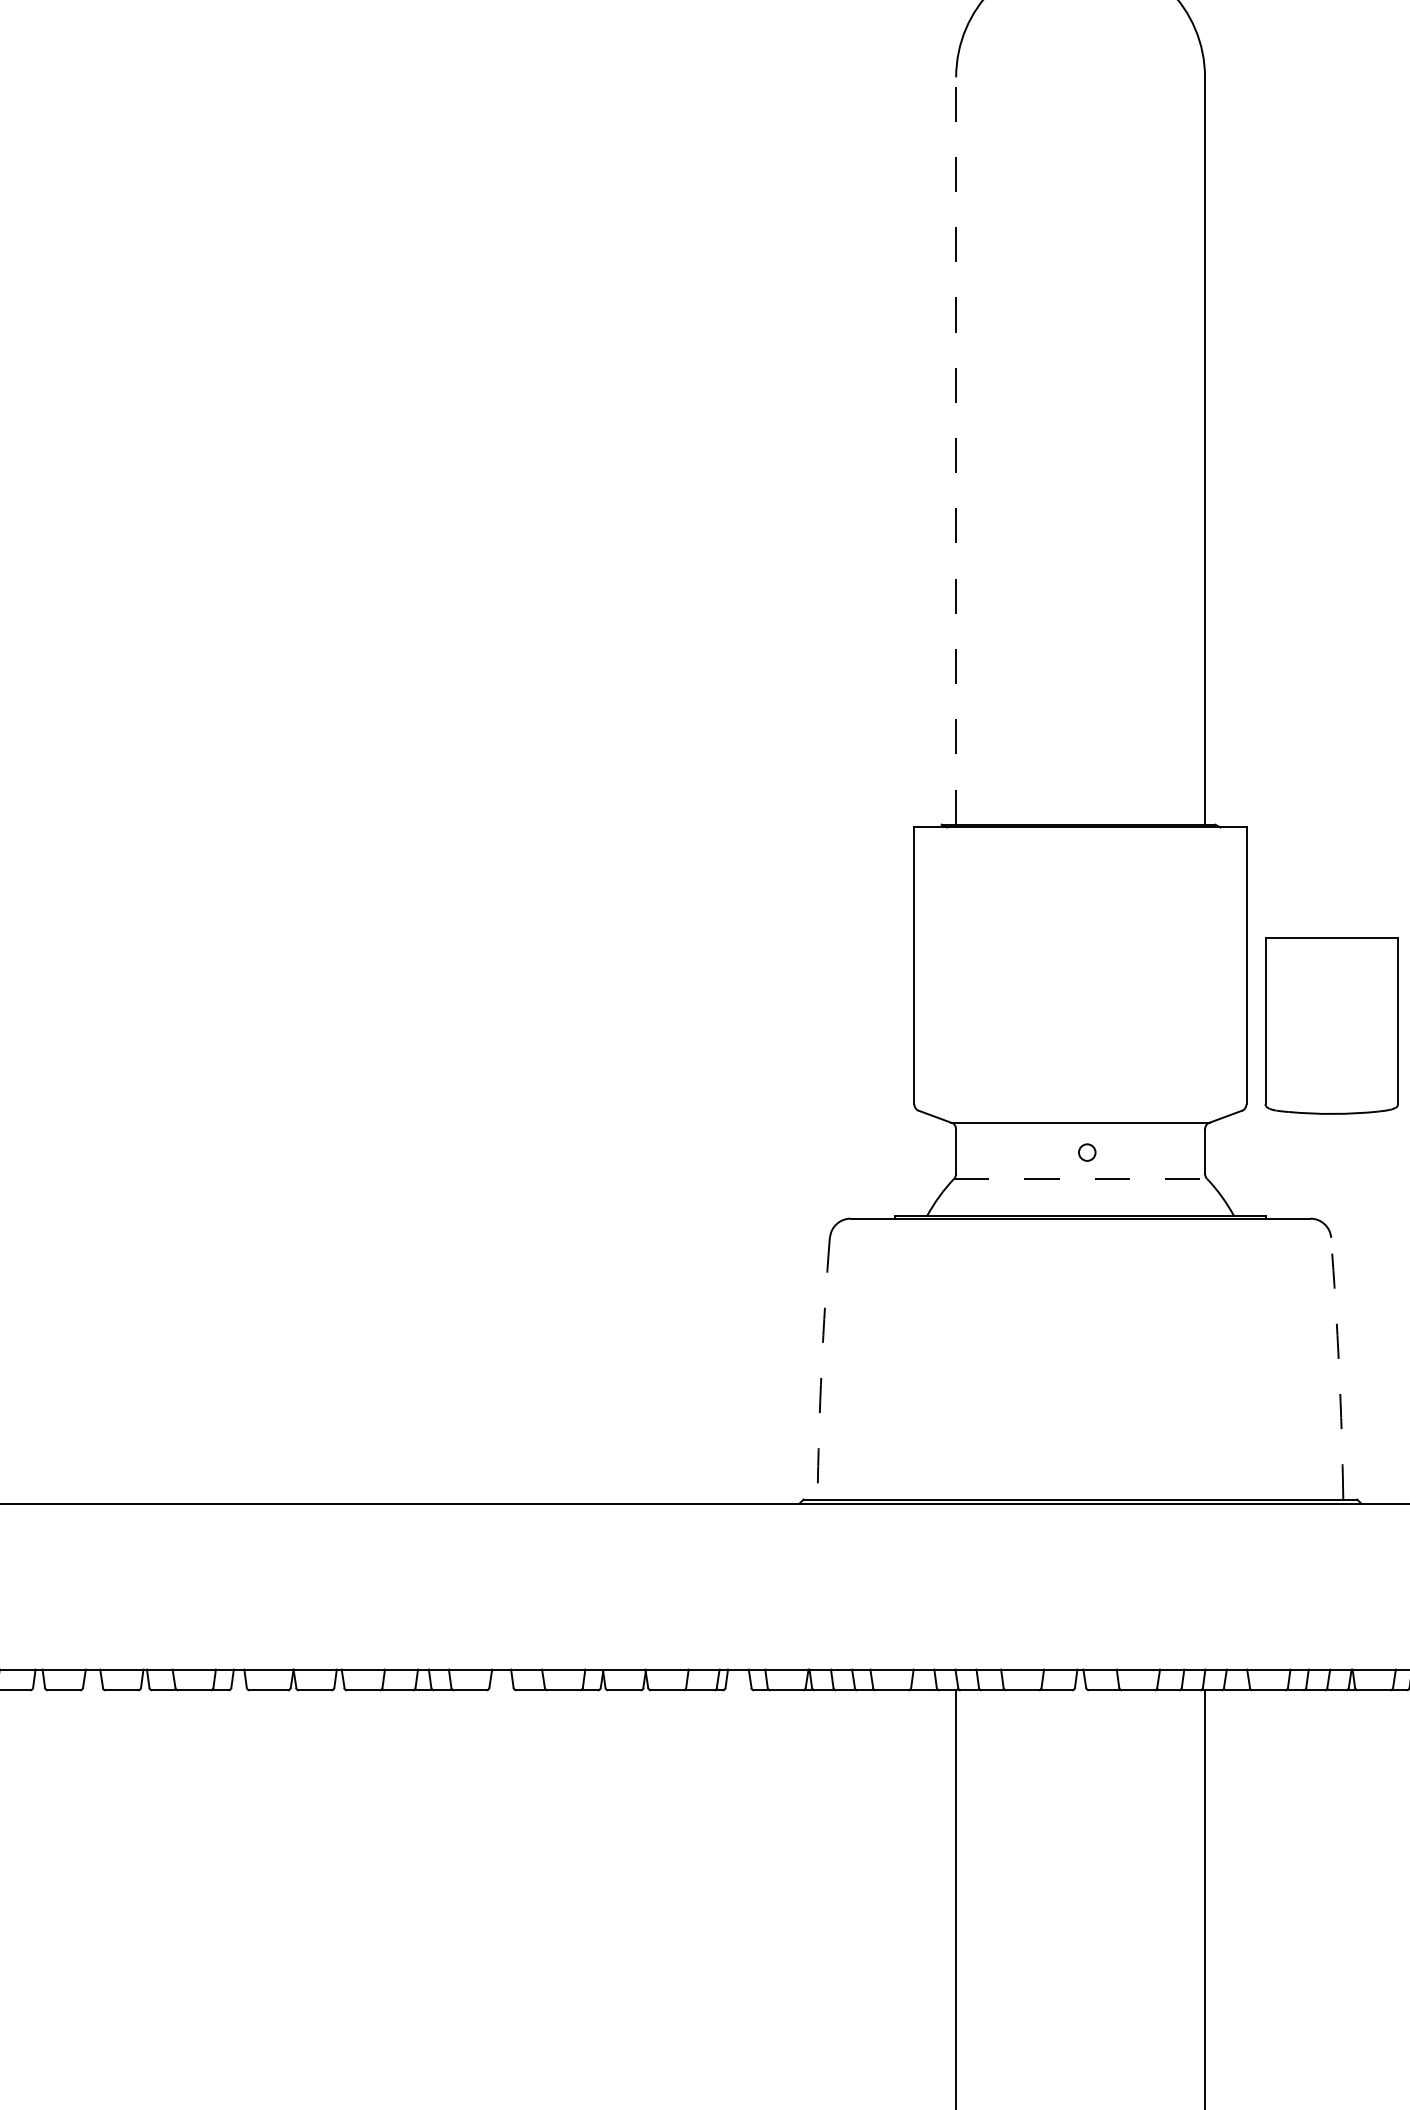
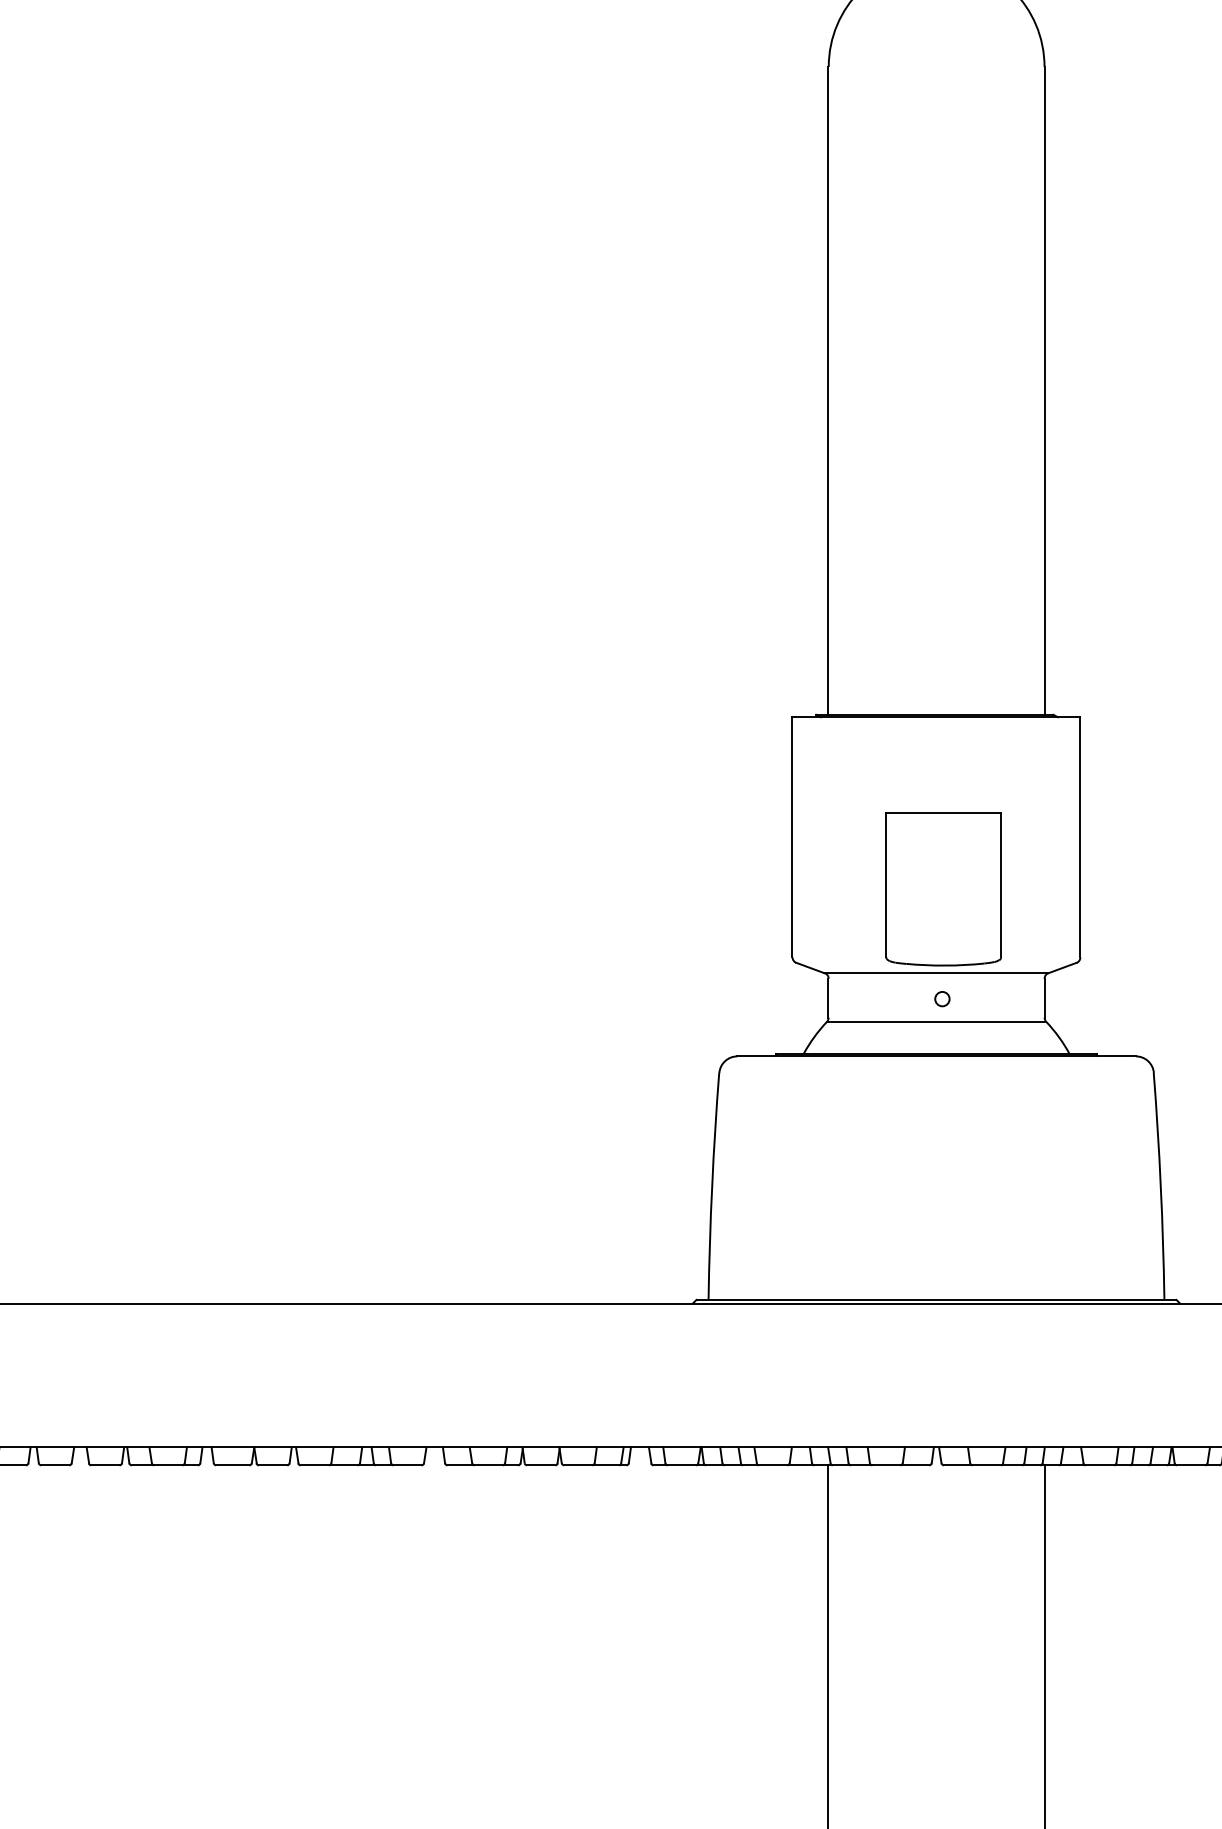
line: (955, 451) -> (828, 391), dashed -> solid
part: (1331, 1025) -> (943, 888), moved
line: (1080, 1178) -> (936, 1021), dashed -> solid
arc: (821, 1368) -> (712, 1186), dashed -> solid
arc: (1339, 1368) -> (1161, 1186), dashed -> solid

